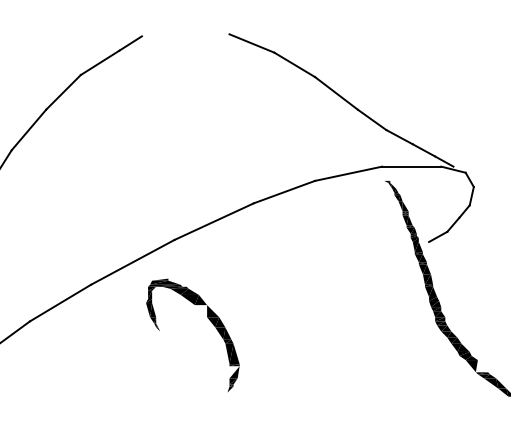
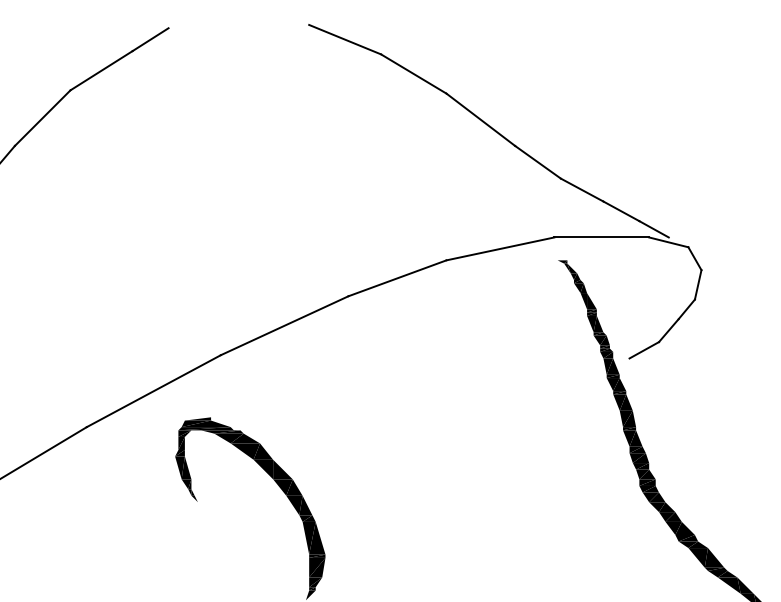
fill: (200, 311) -> (262, 470), added
fill: (481, 366) -> (713, 558), added
fill: (234, 372) -> (317, 567), added

